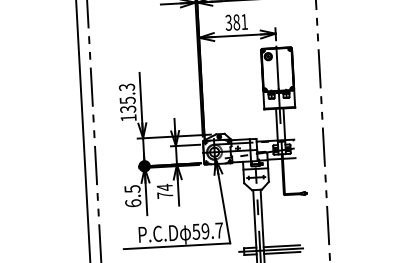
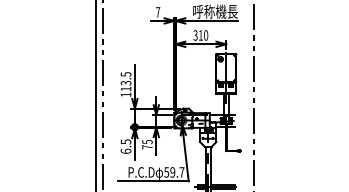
text: (240, 22) -> (203, 35), 381 -> 310
text: (126, 98) -> (125, 81), 135.3 -> 113.5
text: (164, 186) -> (147, 141), 74 -> 75

